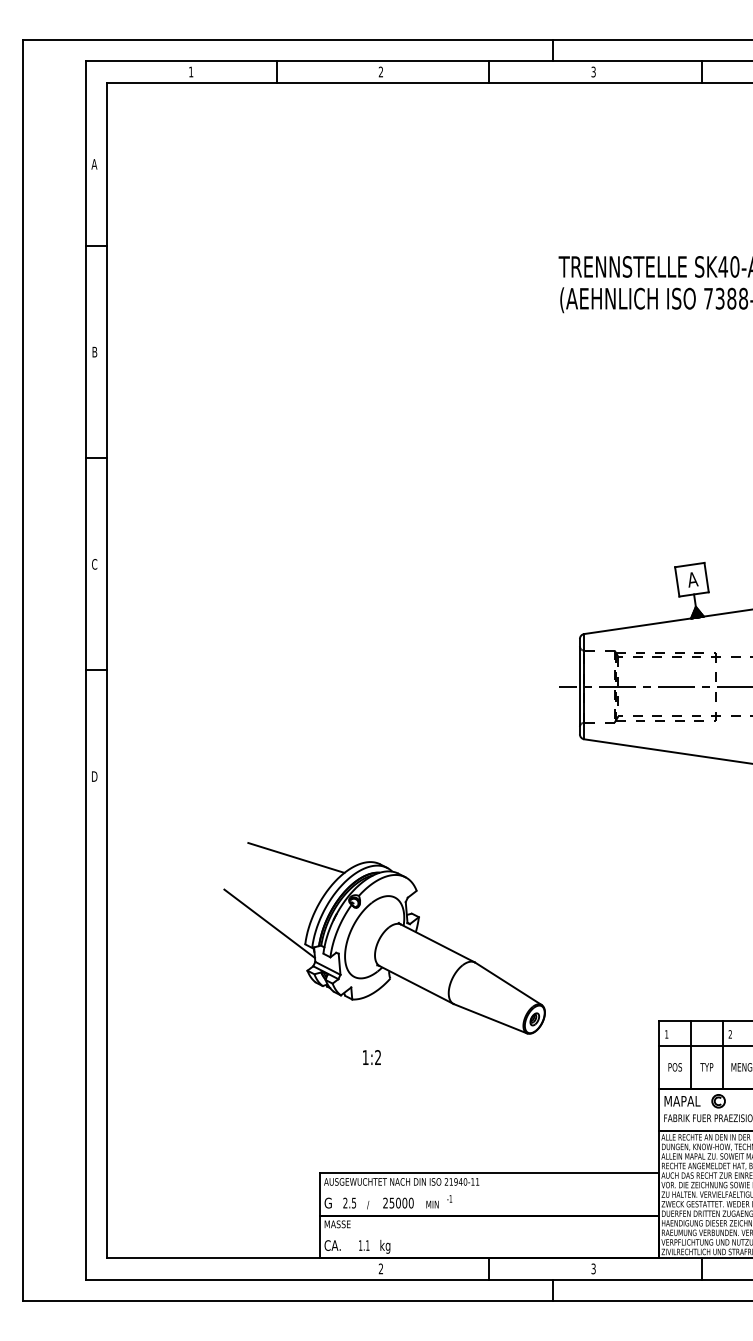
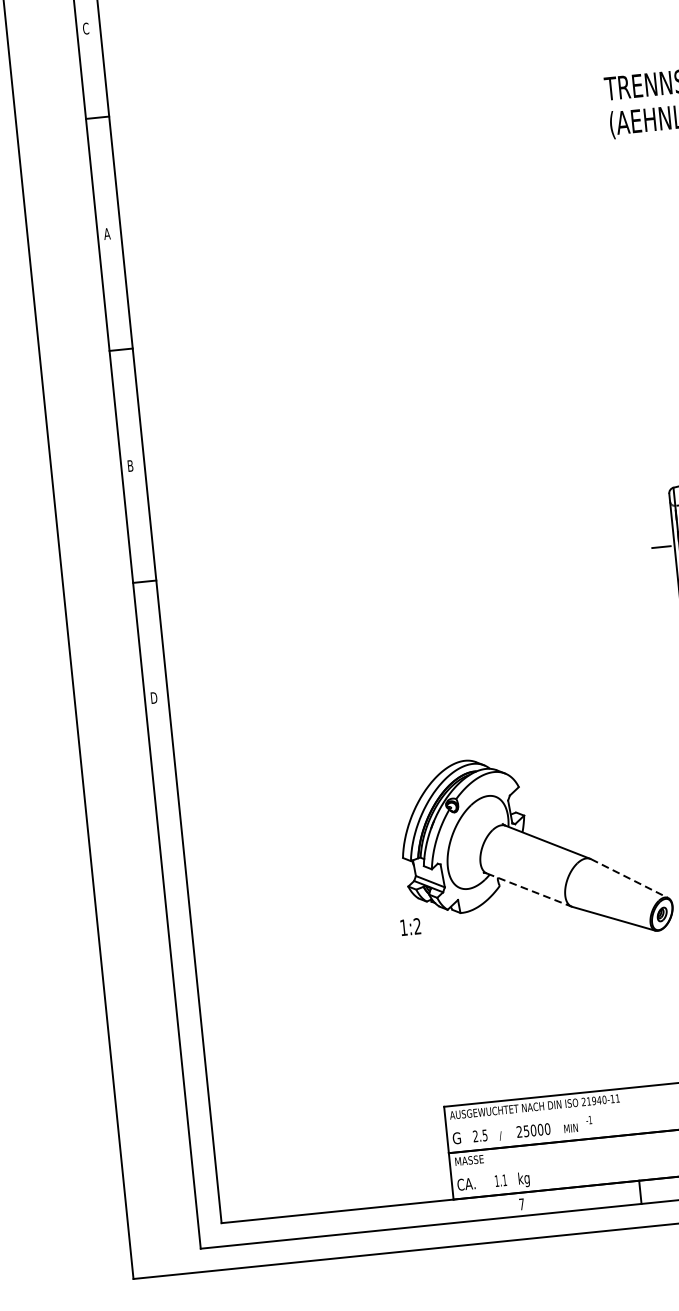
text: (94, 164) -> (85, 28), A -> C
text: (94, 351) -> (106, 233), B -> A
text: (94, 564) -> (130, 466), C -> B
line: (296, 857) -> (383, 763), removed
line: (269, 923) -> (361, 839), removed
line: (509, 984) -> (630, 879), solid -> dashed
line: (417, 985) -> (530, 890), solid -> dashed
text: (371, 1057) -> (410, 926), moved
text: (380, 1268) -> (521, 1203), 2 -> 7

